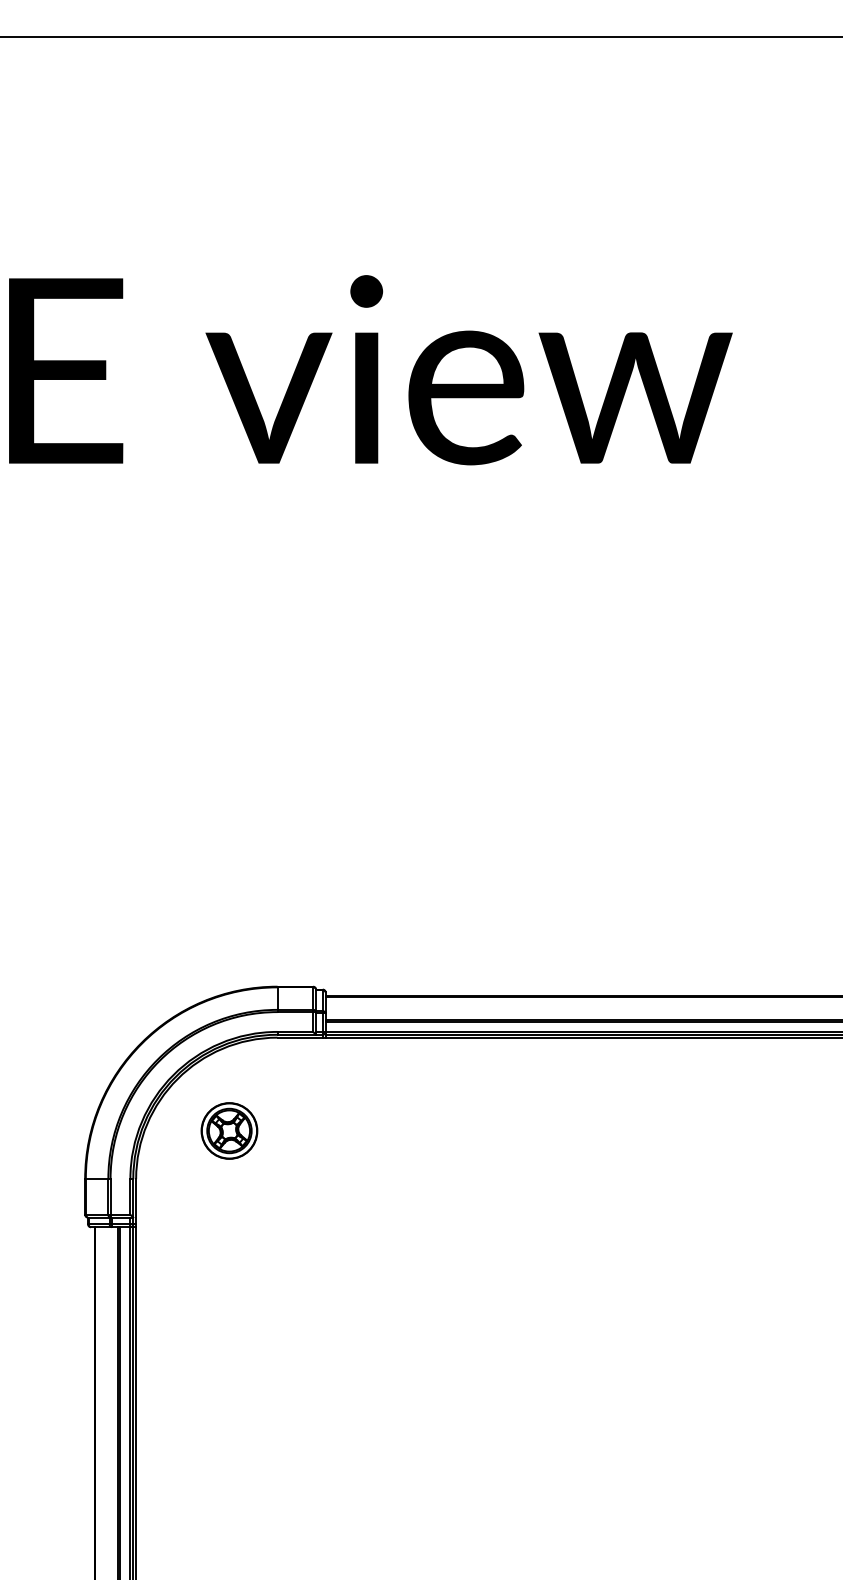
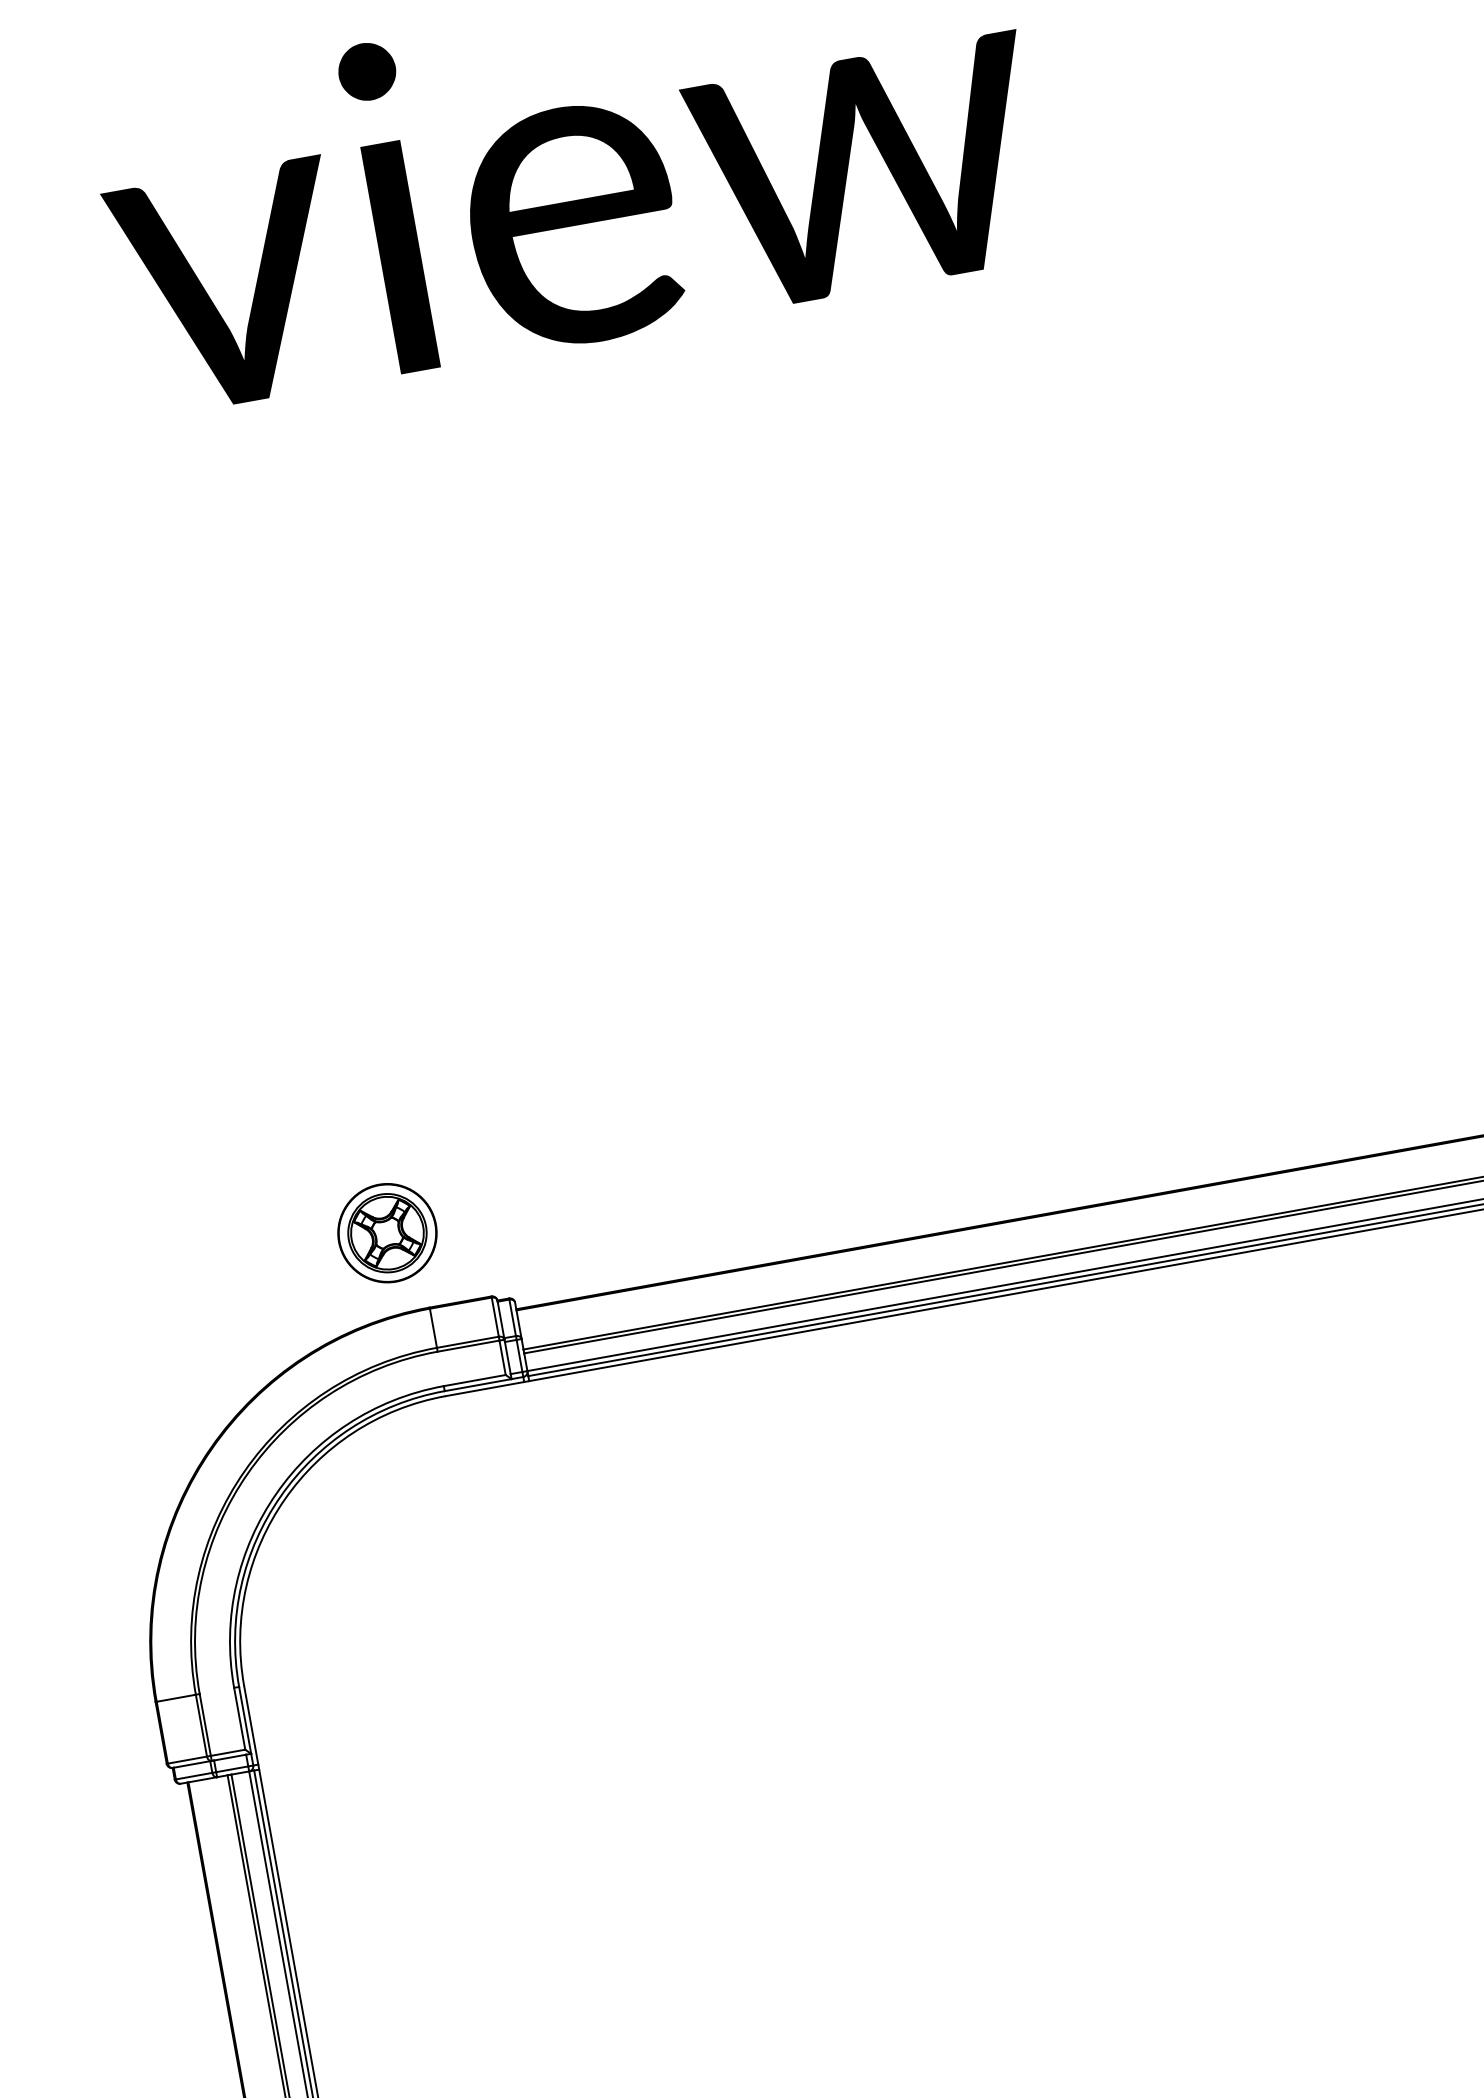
part: (229, 1130) -> (387, 1232), moved

